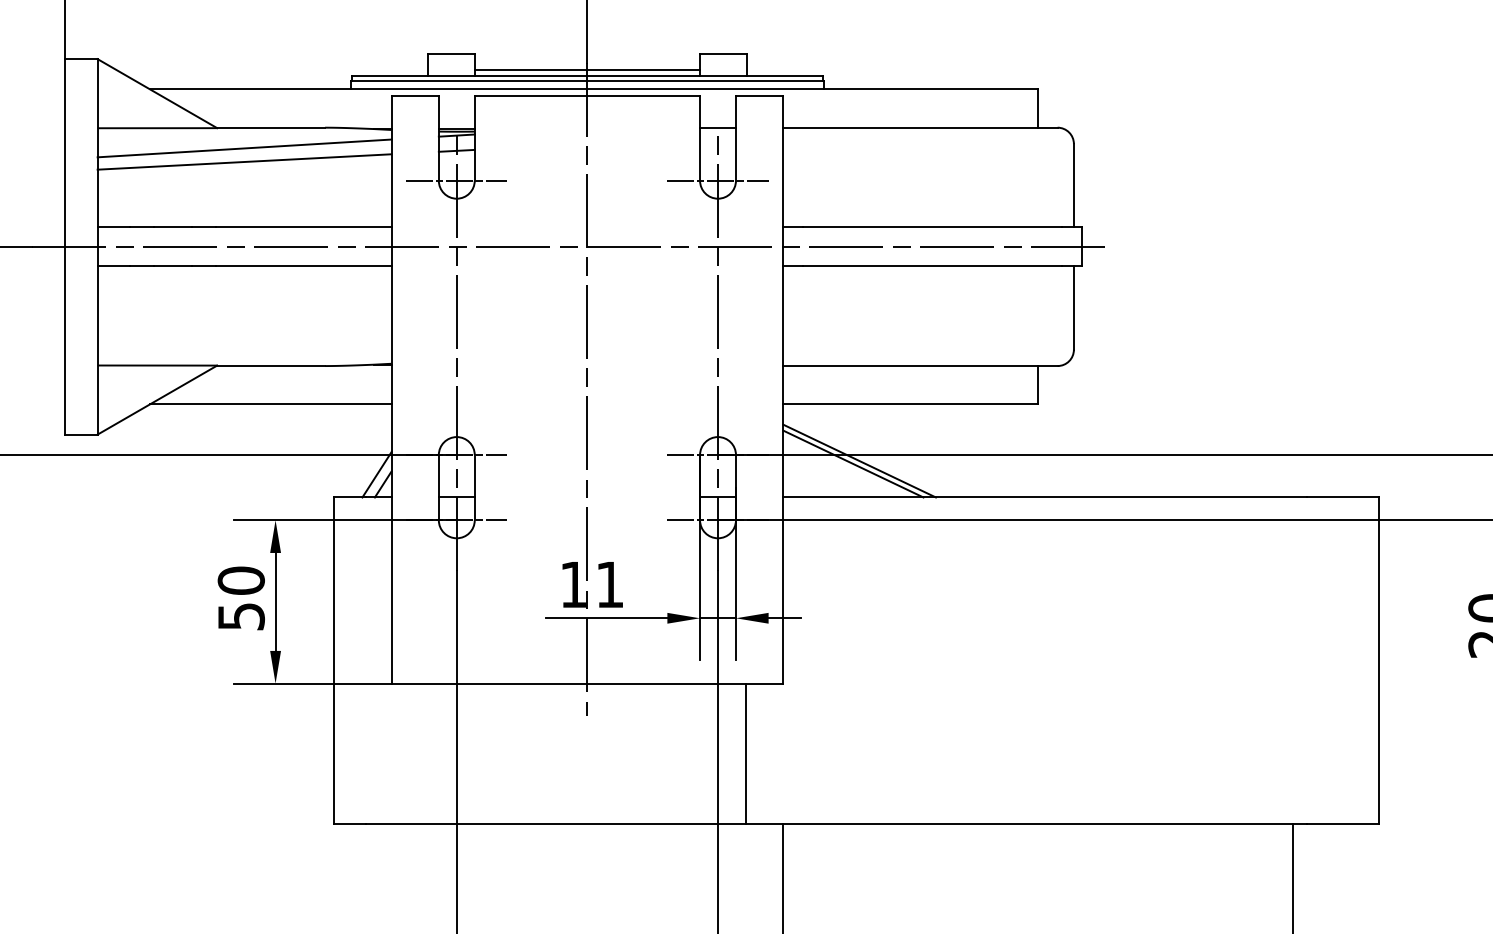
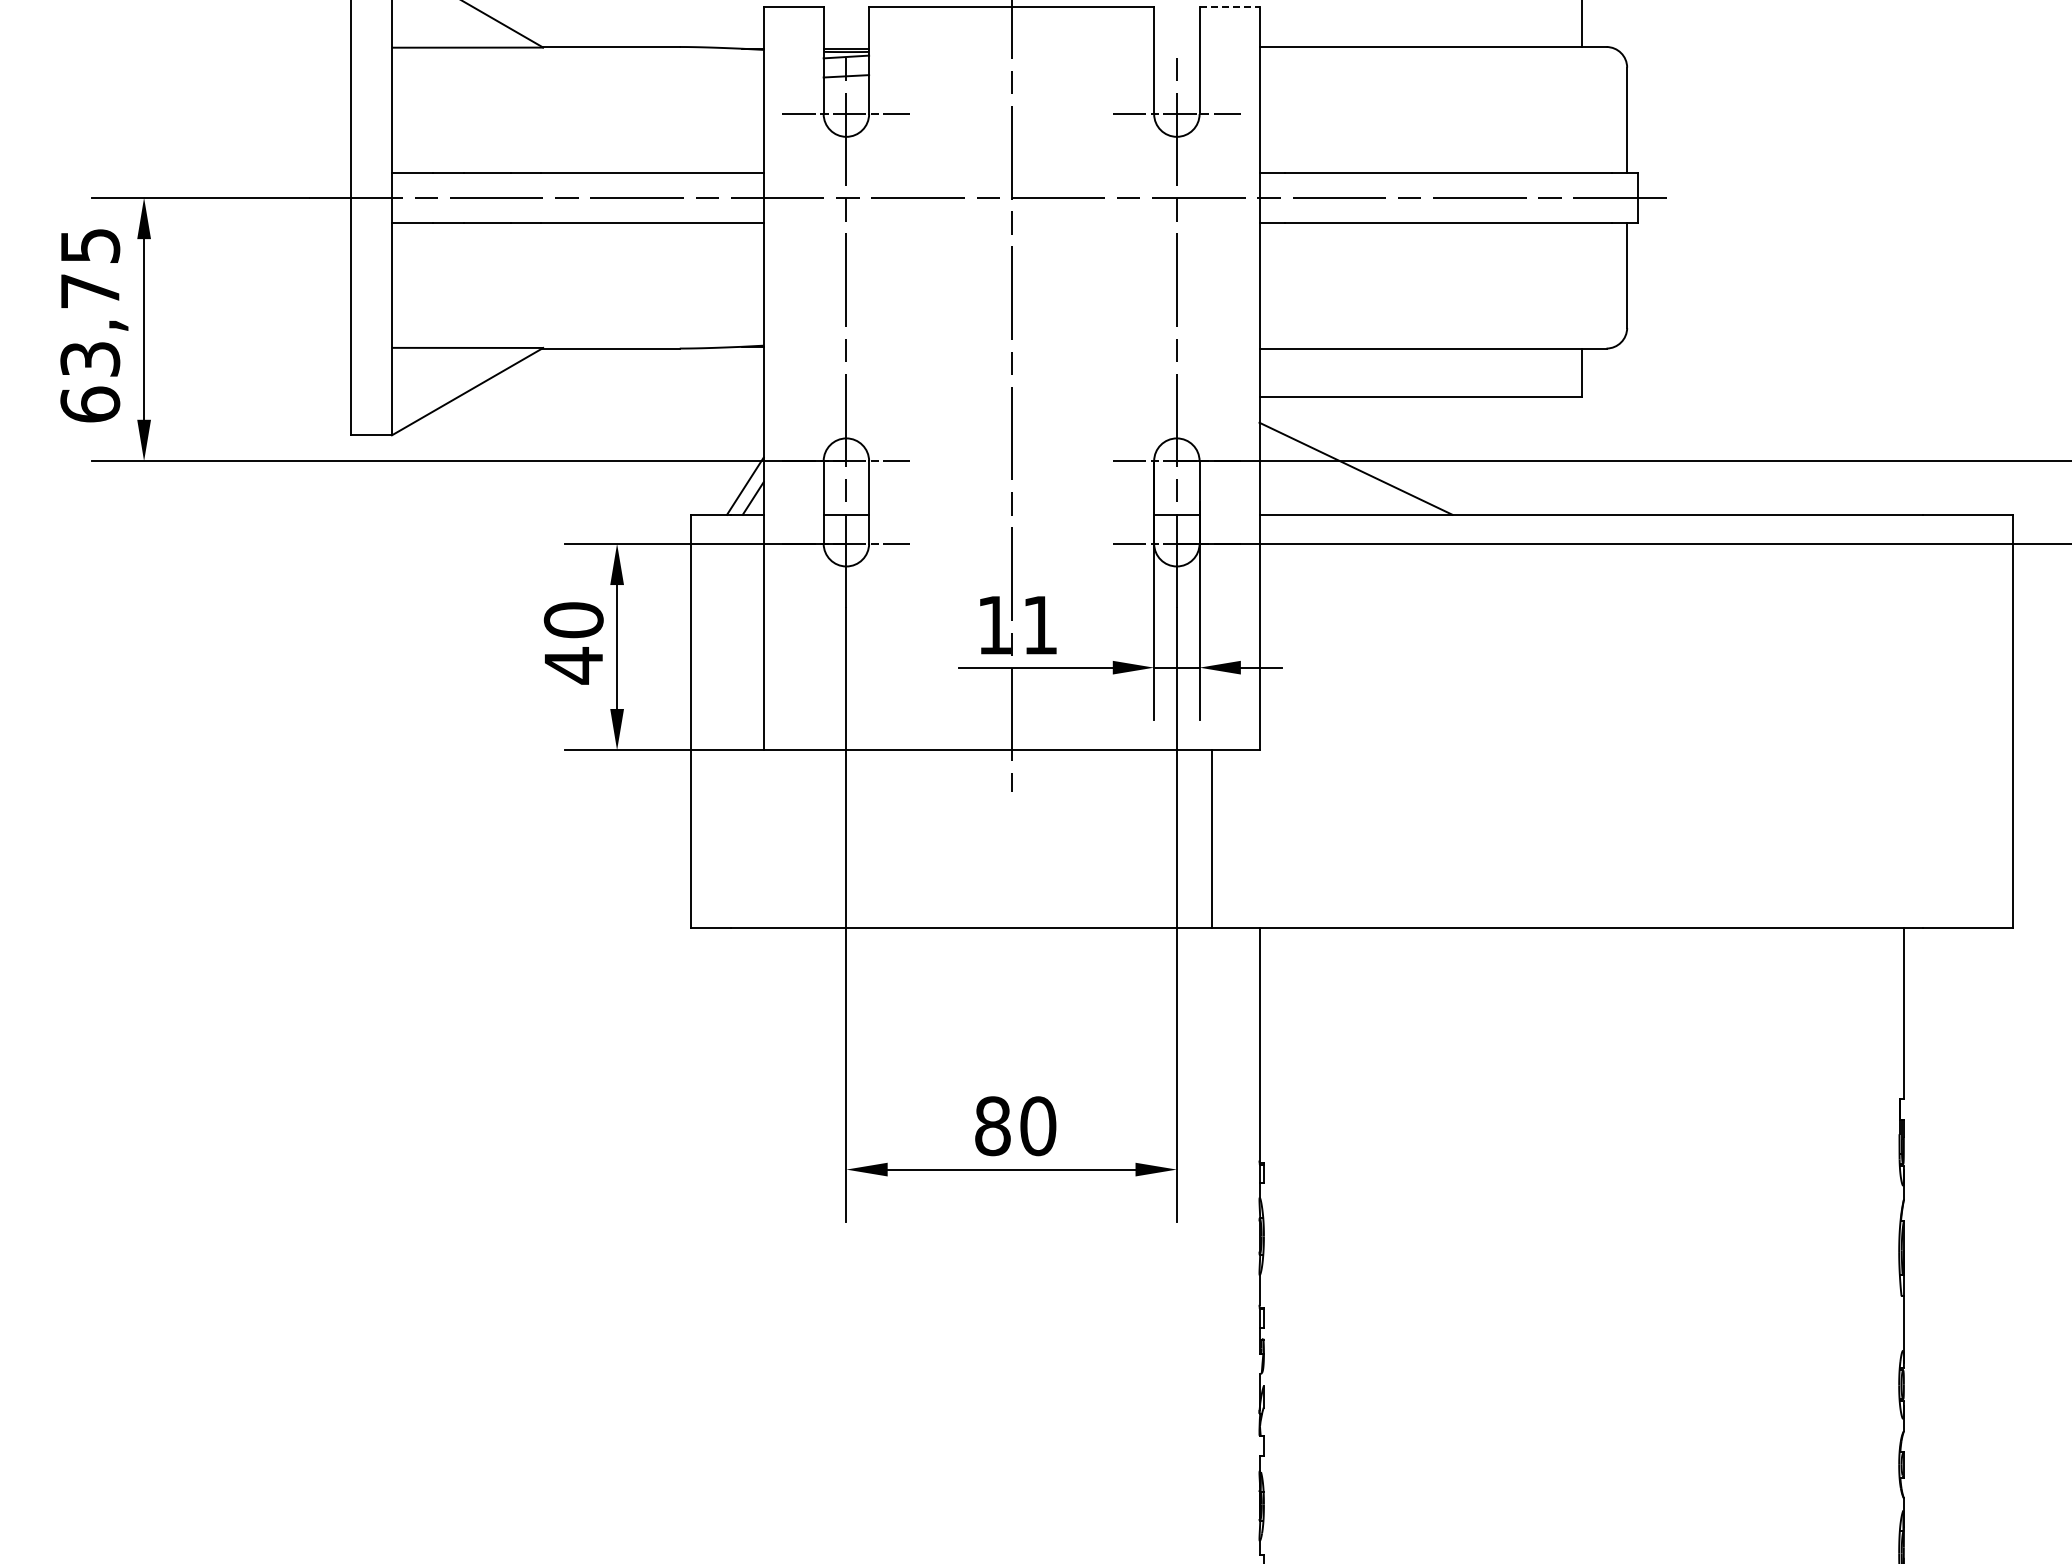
line: (759, 95) -> (1229, 6), solid -> dashed
line: (717, 128) -> (1176, 47), removed
line: (244, 148) -> (577, 73), removed
line: (244, 162) -> (577, 90), removed
line: (270, 404) -> (610, 397), removed
line: (852, 464) -> (1347, 472), removed
text: (241, 616) -> (573, 665), 50 -> 40

